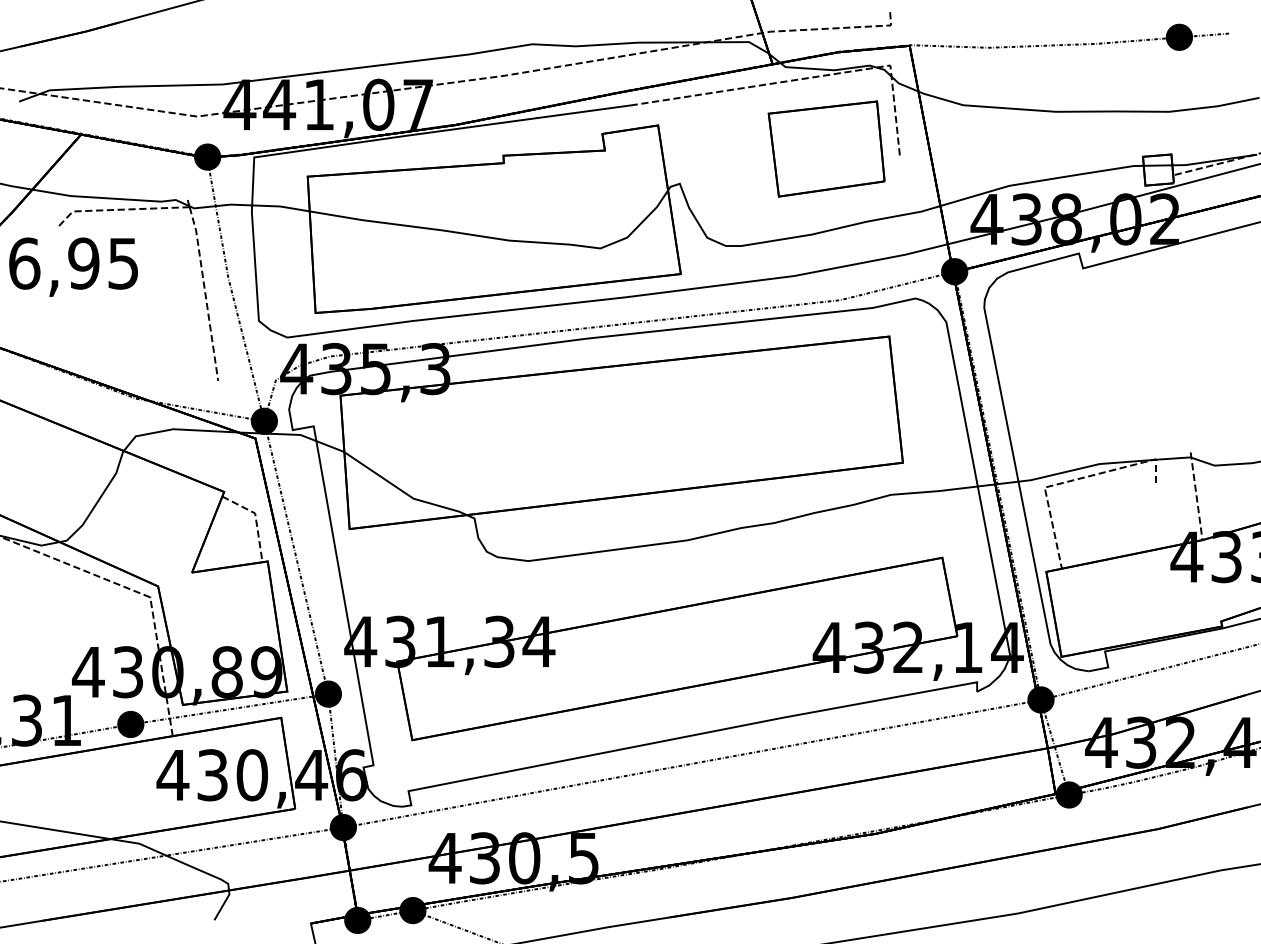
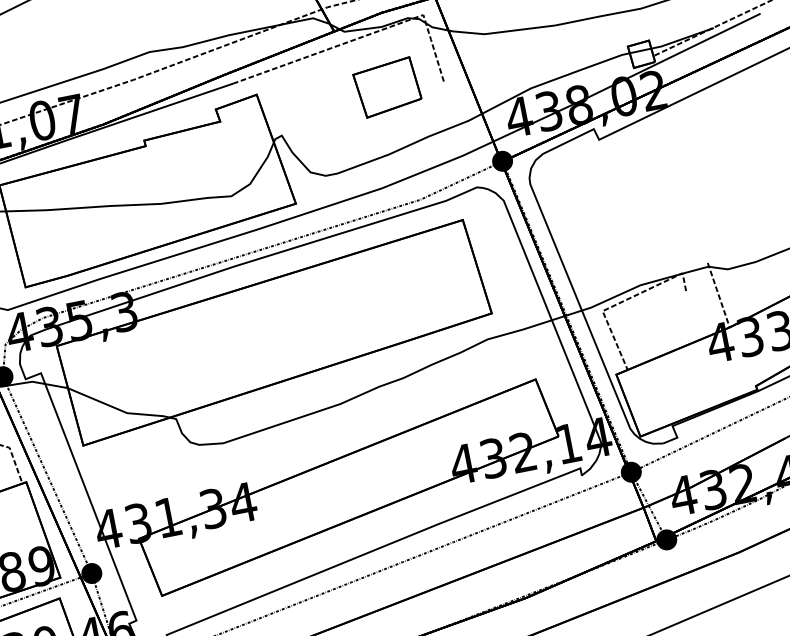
part: (826, 148) -> (387, 87), size x0.7

